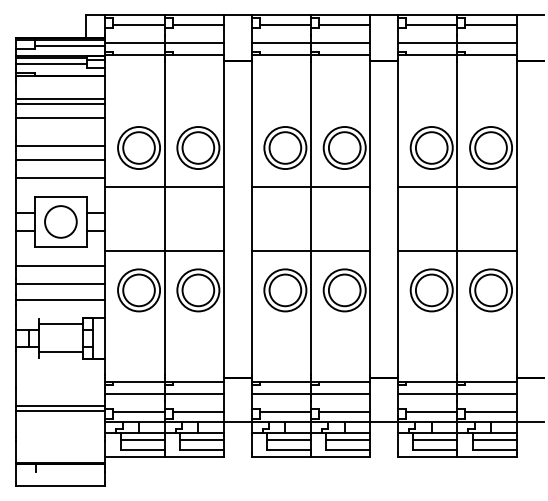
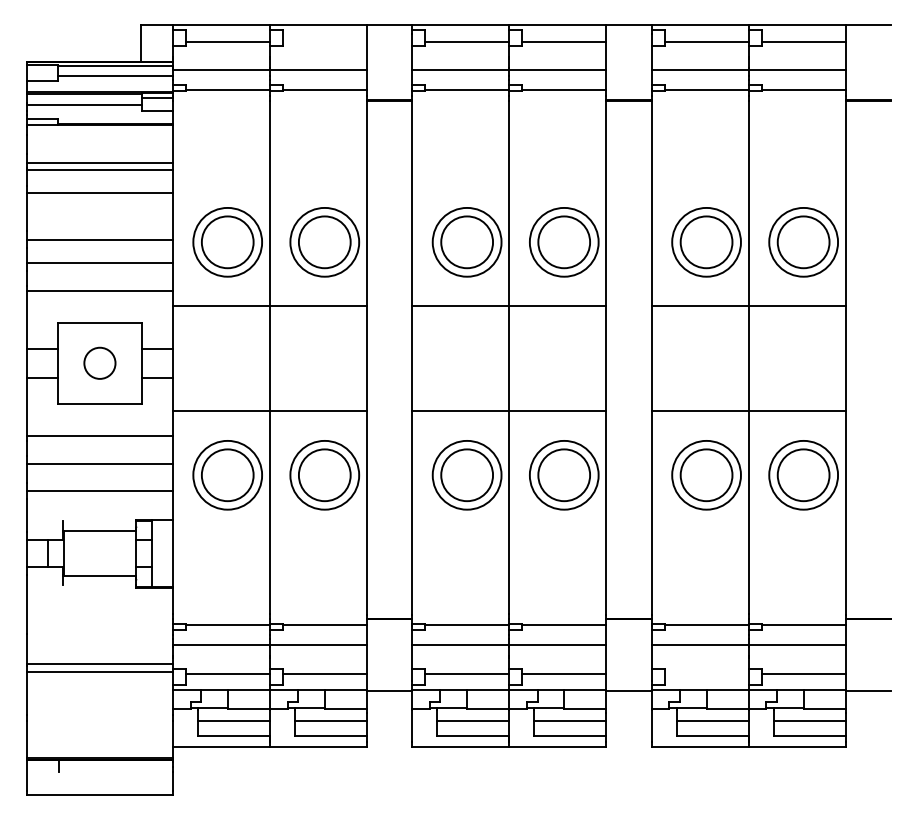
line: (198, 25) -> (324, 41), removed
circle: (60, 221) -> (99, 362), size x0.6
line: (431, 411) -> (706, 673), removed

